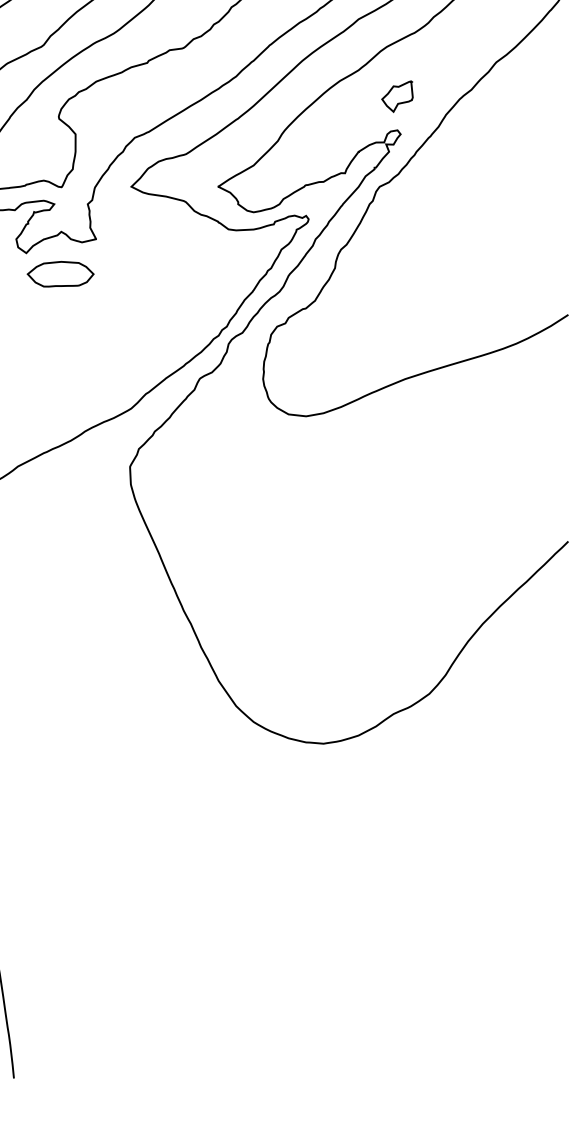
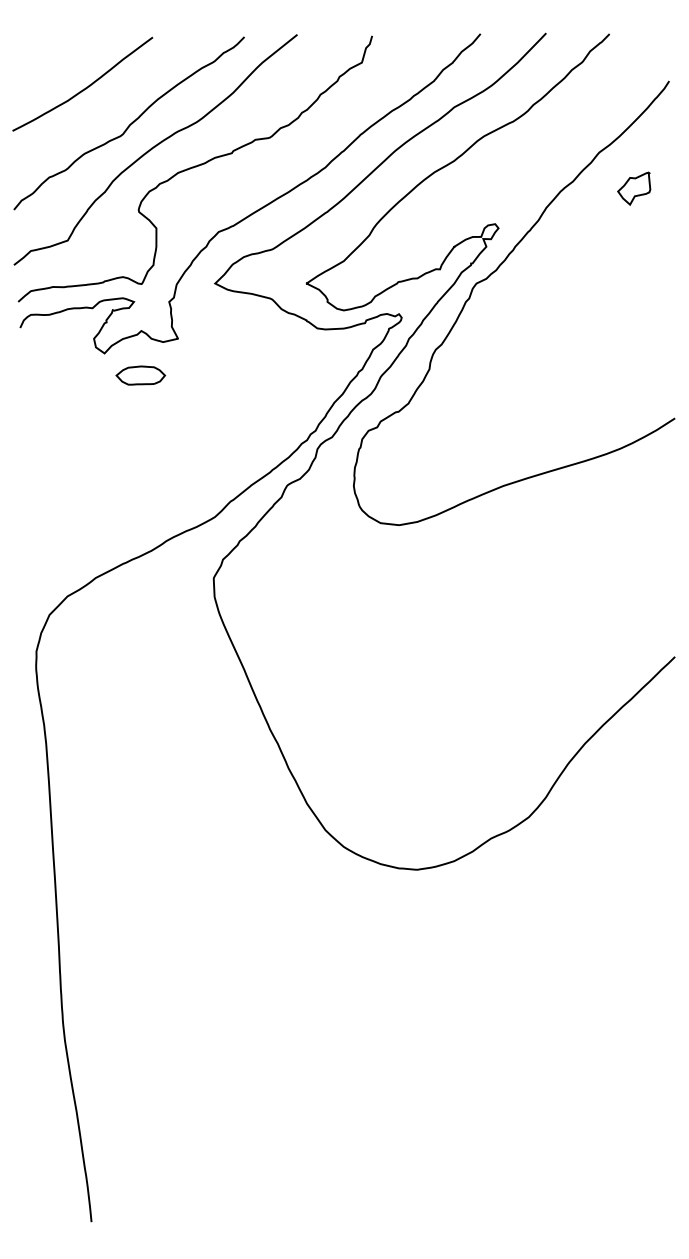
part: (397, 96) -> (634, 188), moved
part: (60, 274) -> (140, 375), size x0.7

